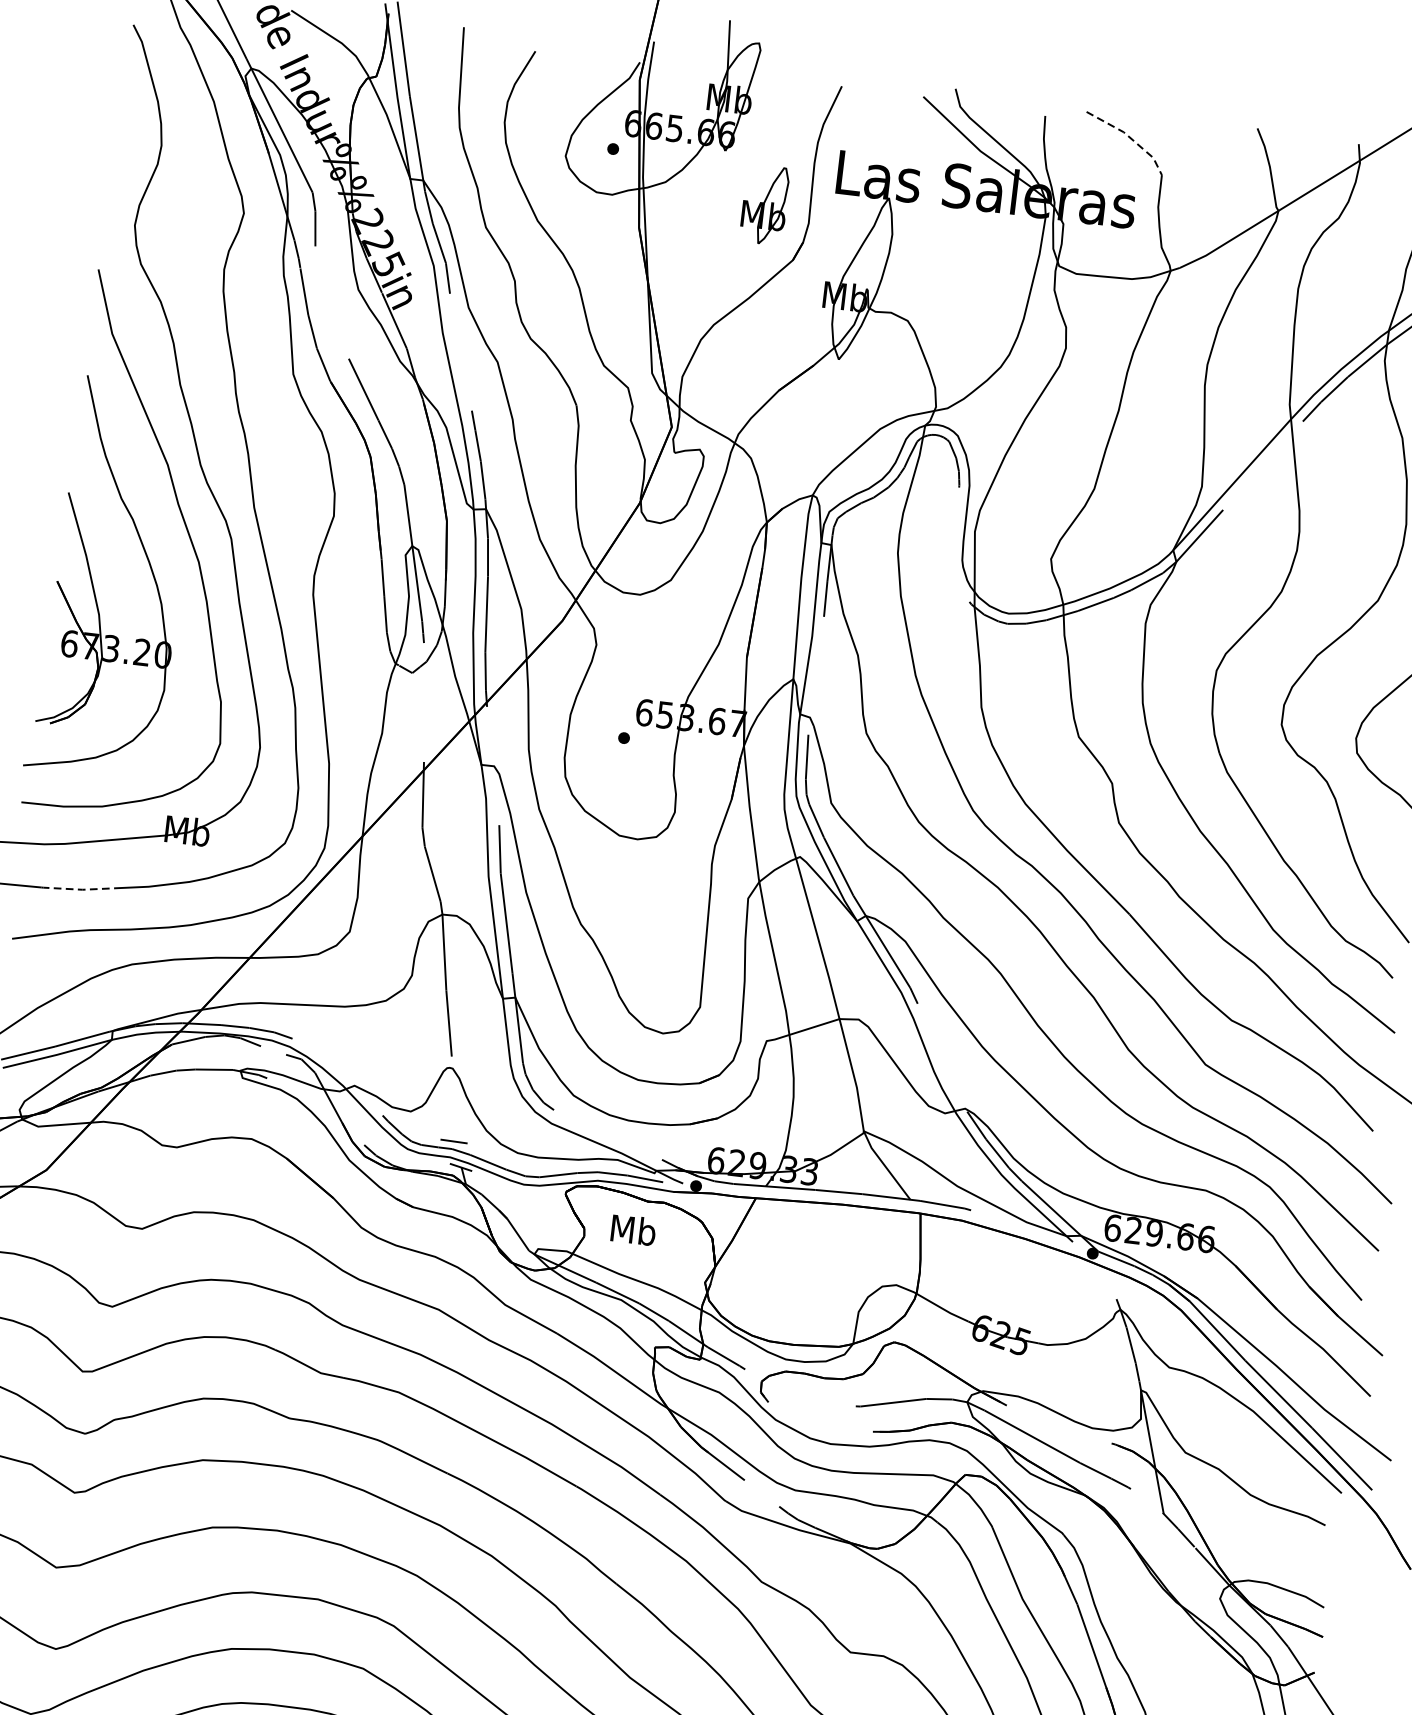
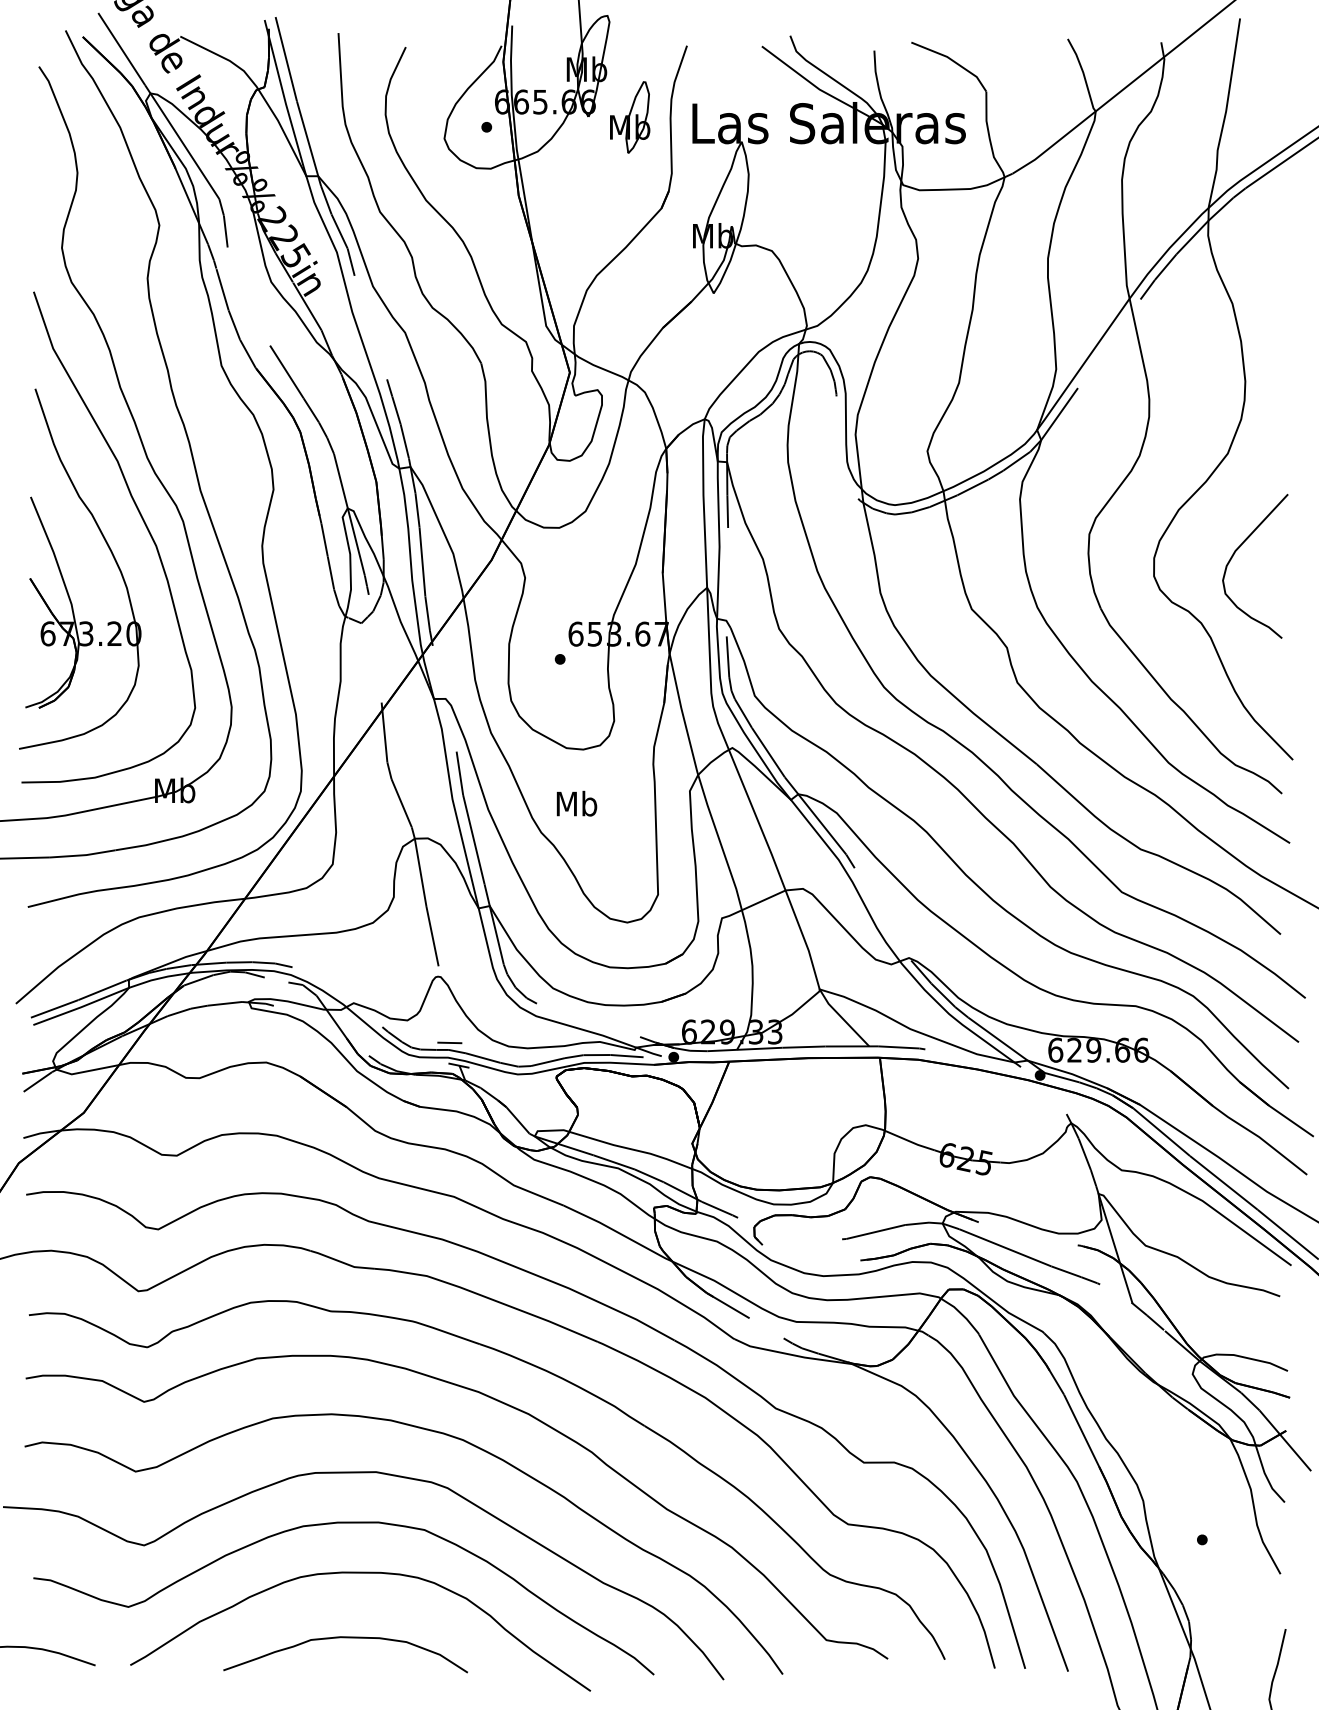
line: (1130, 138) -> (953, 61), dashed -> solid
part: (765, 205) -> (630, 117), moved
line: (78, 889) -> (82, 855), dashed -> solid
text: (633, 1229) -> (576, 803), moved

